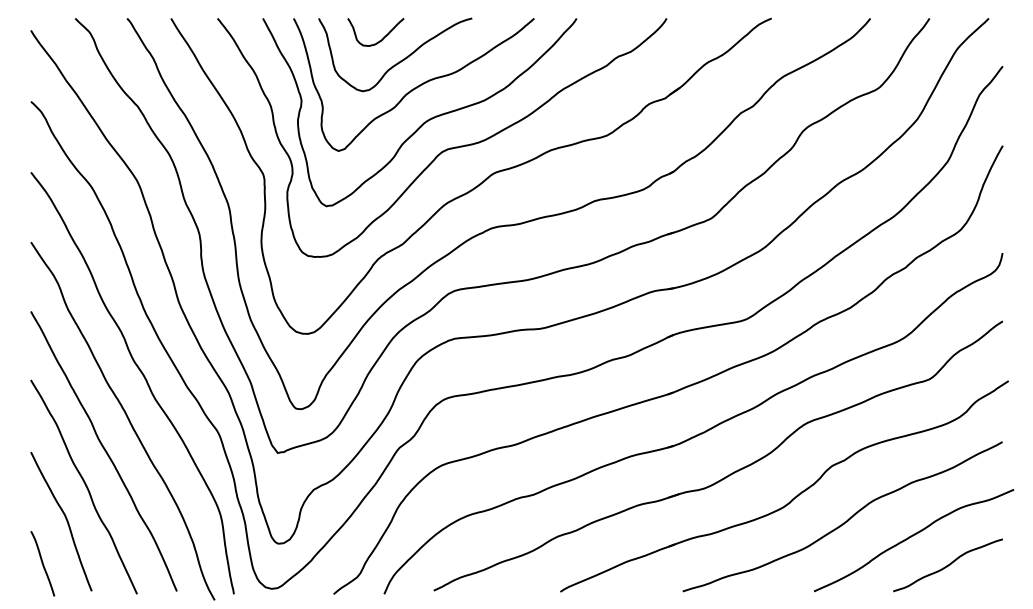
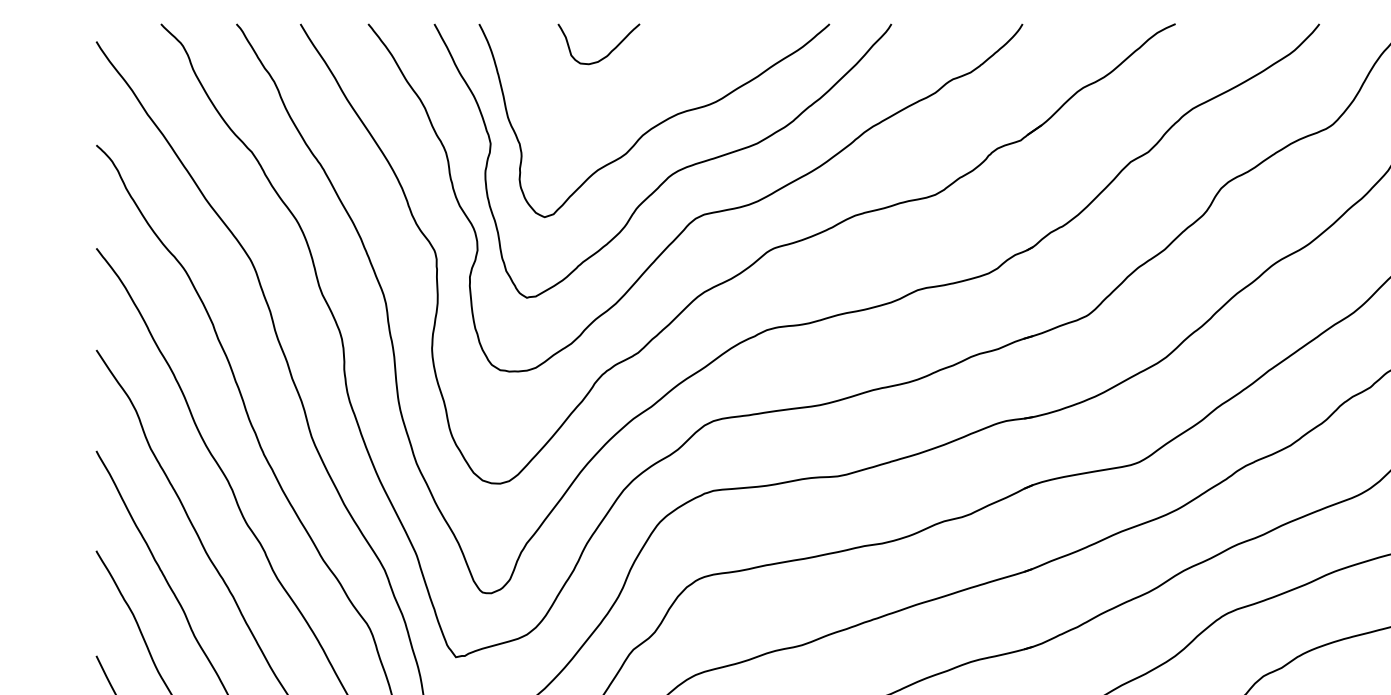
curve: (400, 60) -> (634, 85), removed

